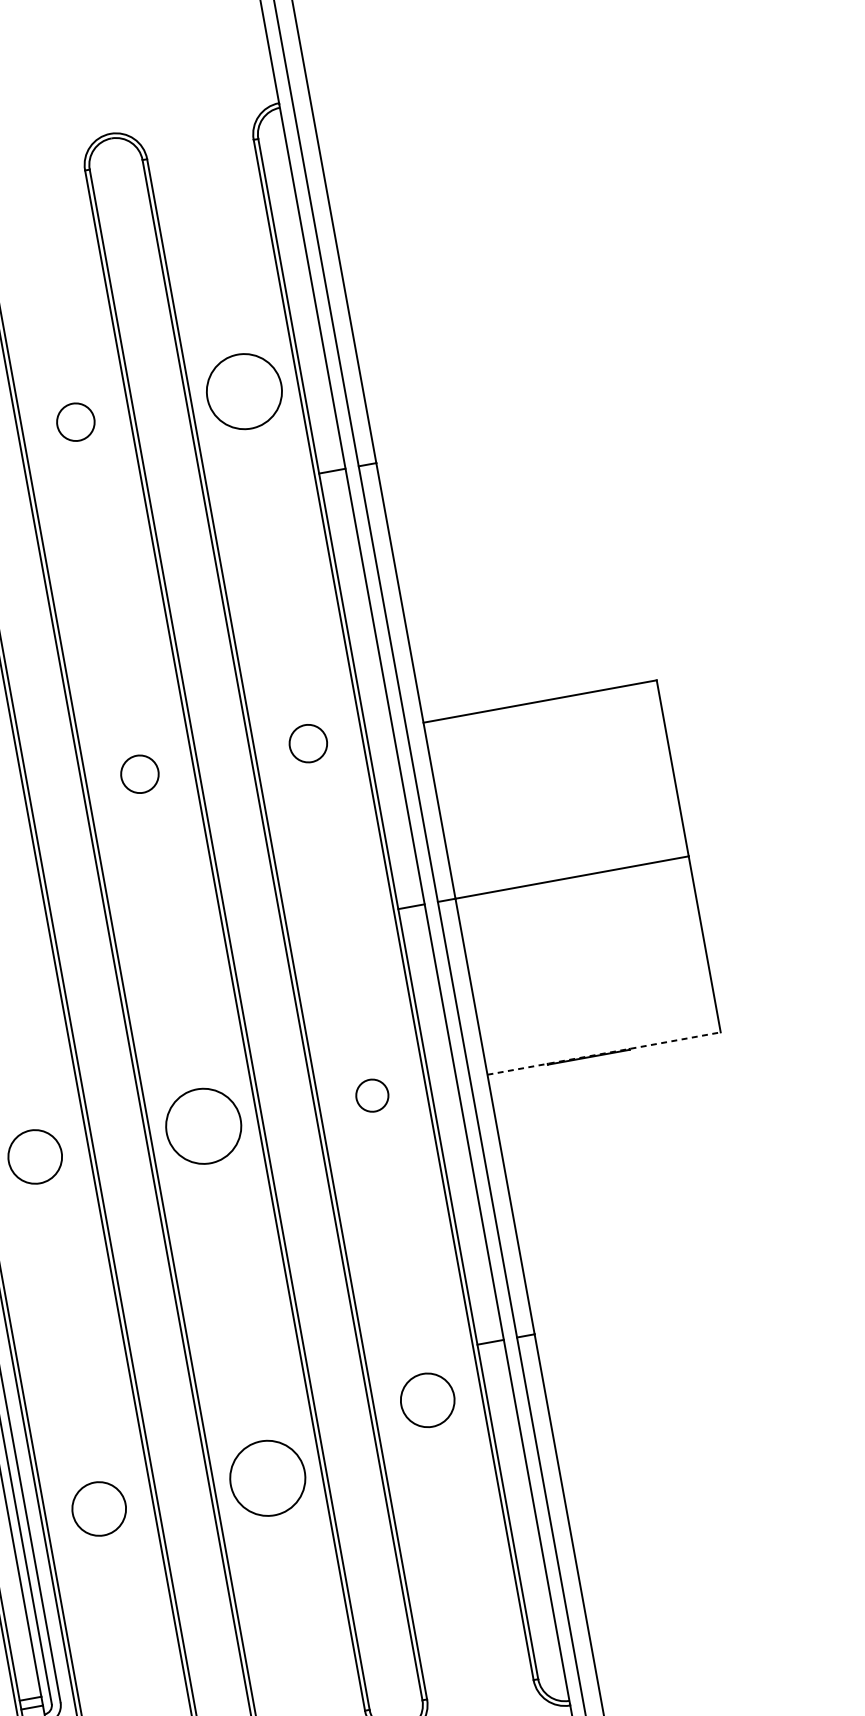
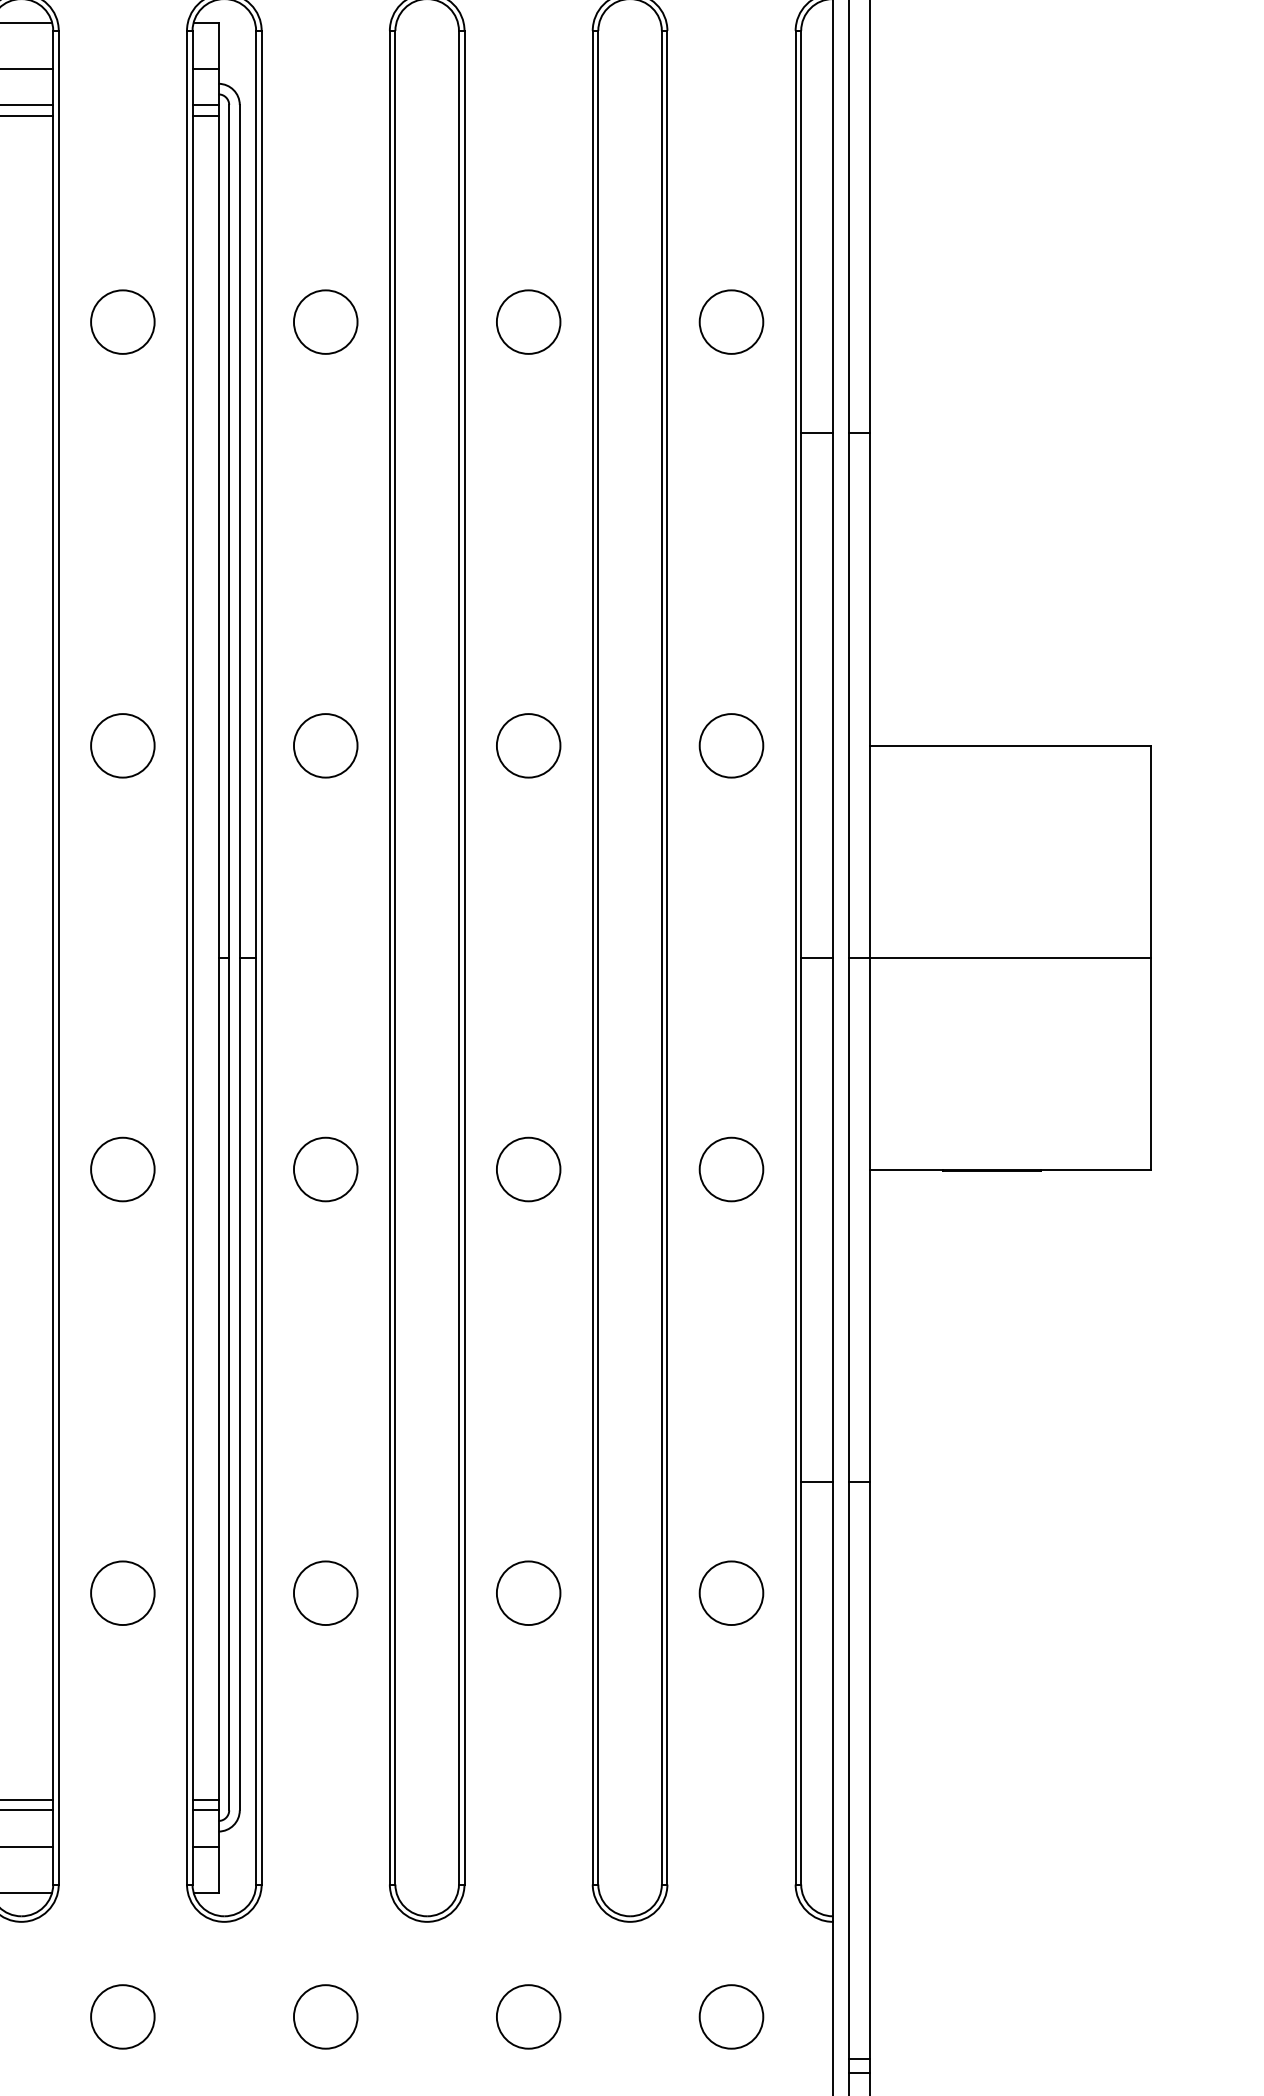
circle: (244, 391) -> (731, 321), size x0.71
circle: (75, 421) -> (528, 321), size x1.43
circle: (308, 743) -> (731, 745), size x1.43
circle: (139, 774) -> (528, 745), size x1.43
line: (604, 1053) -> (1010, 1169), dashed -> solid
circle: (372, 1095) -> (731, 1169), size x1.67
circle: (203, 1126) -> (528, 1169), size x0.71
circle: (427, 1399) -> (731, 1592), moved
circle: (267, 1478) -> (528, 1593), size x0.71

